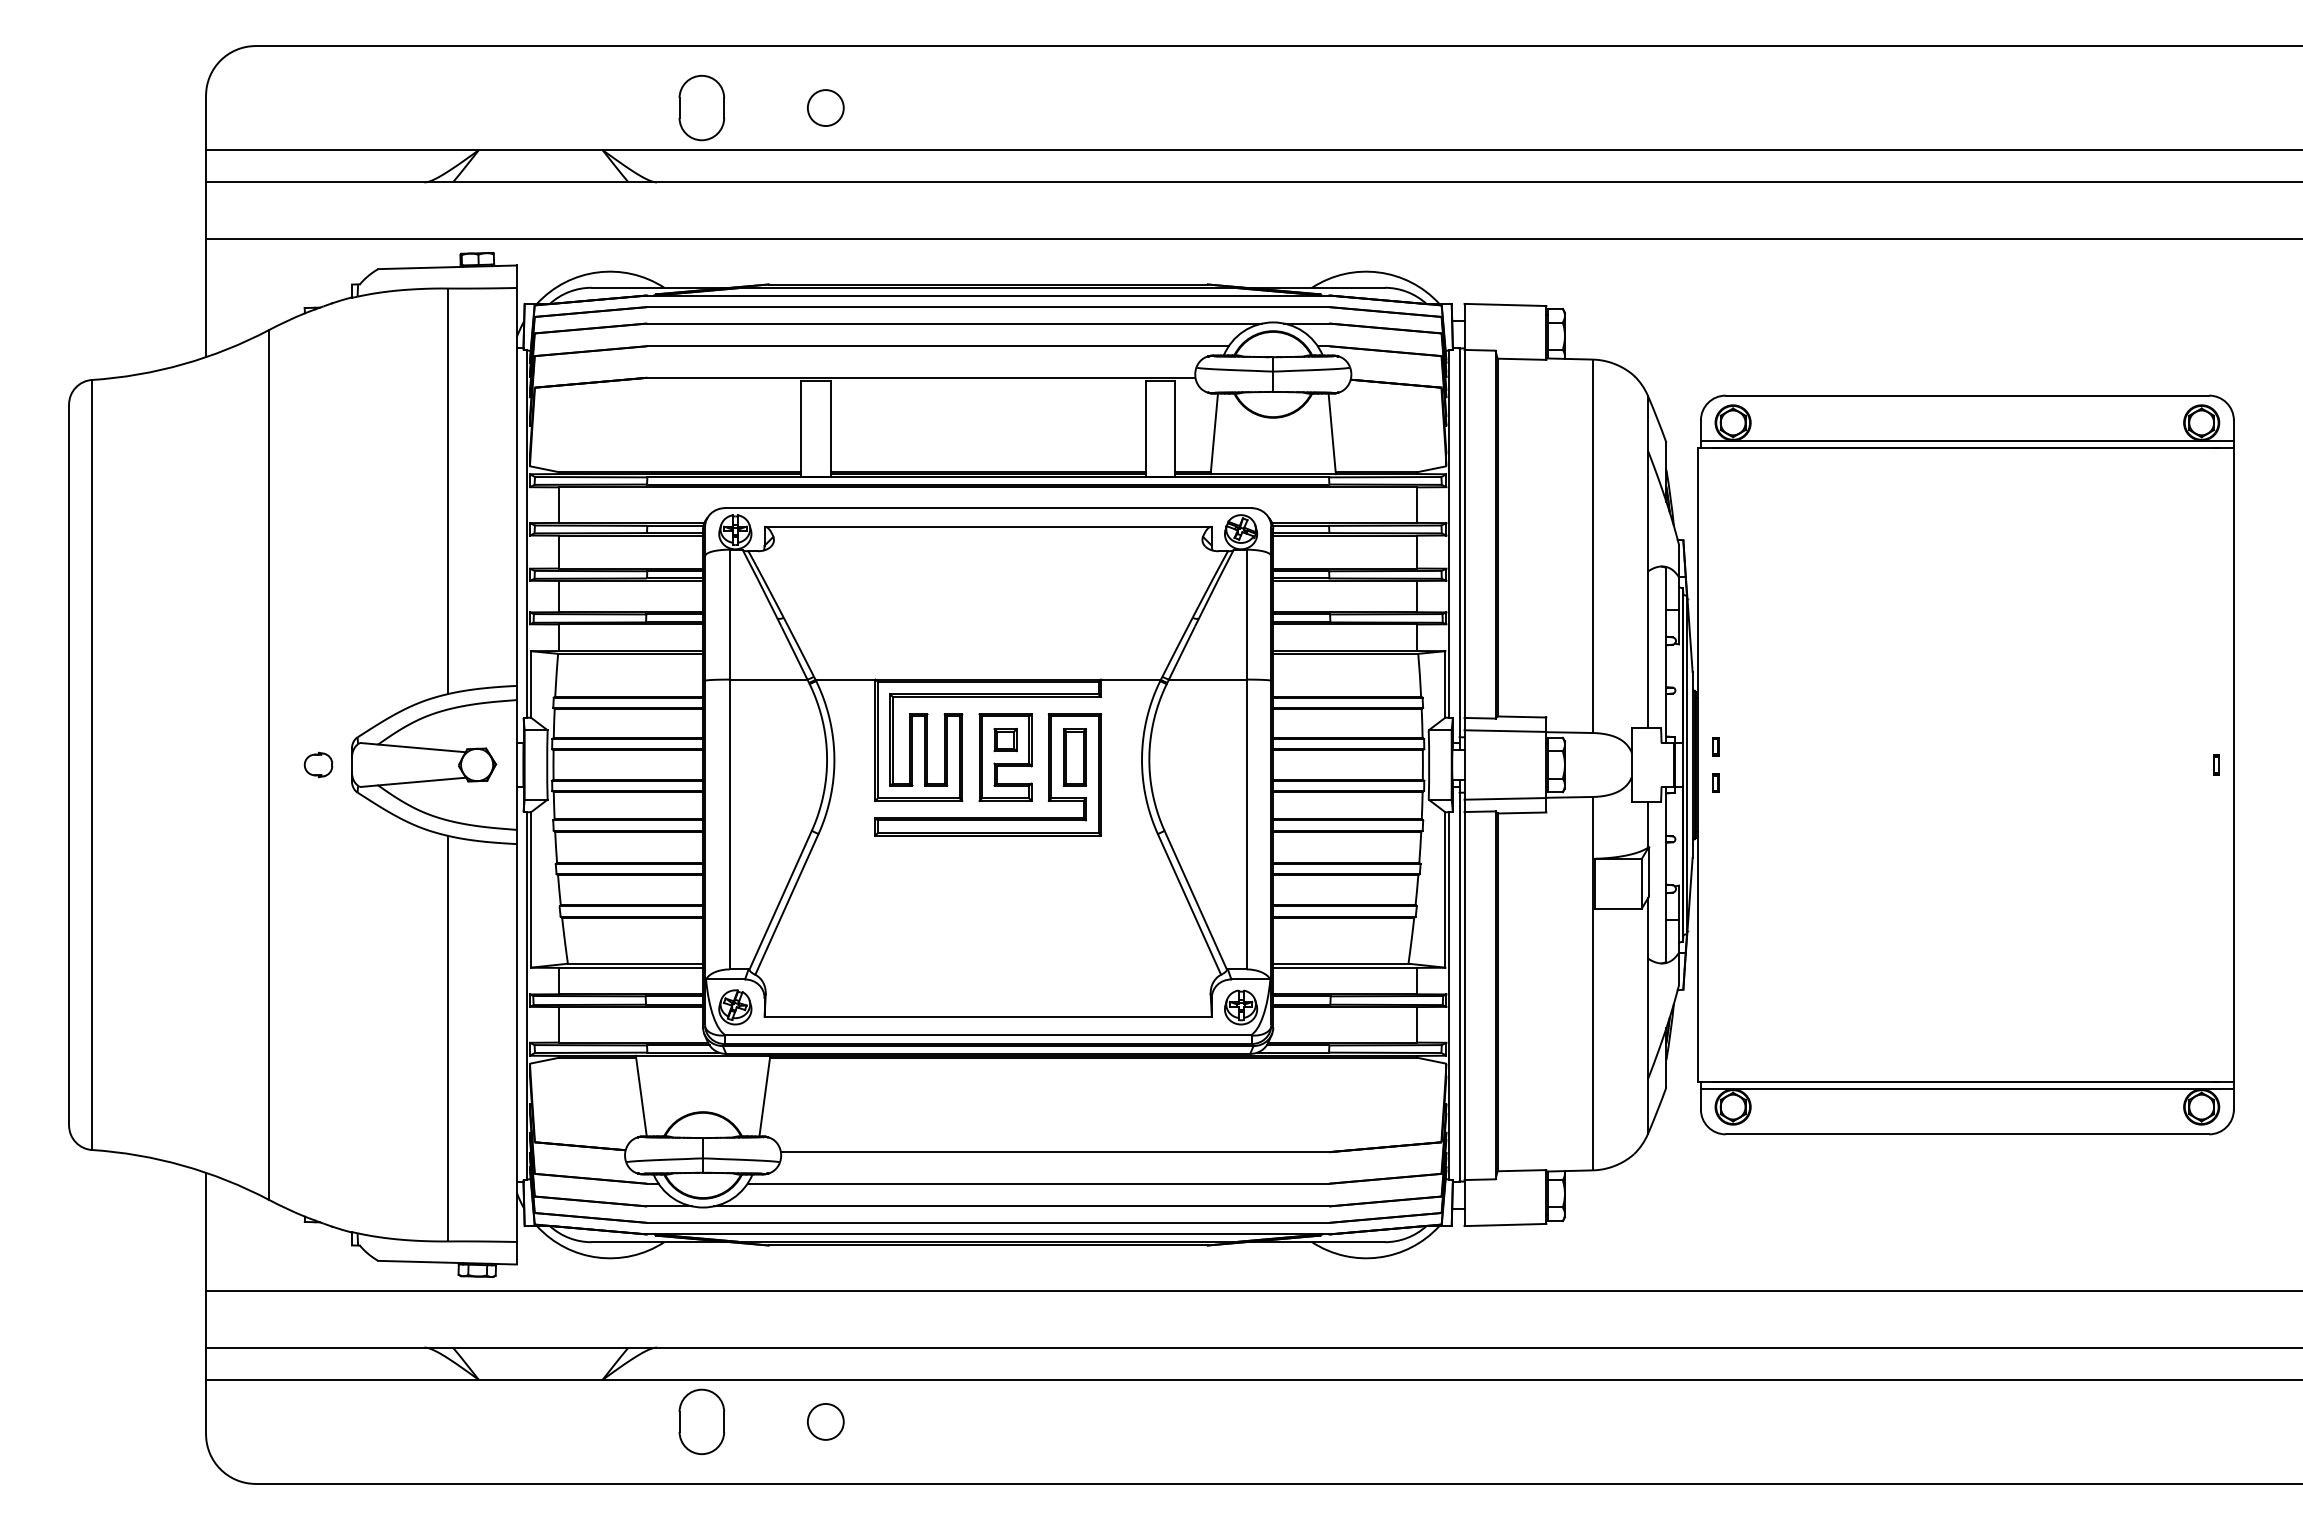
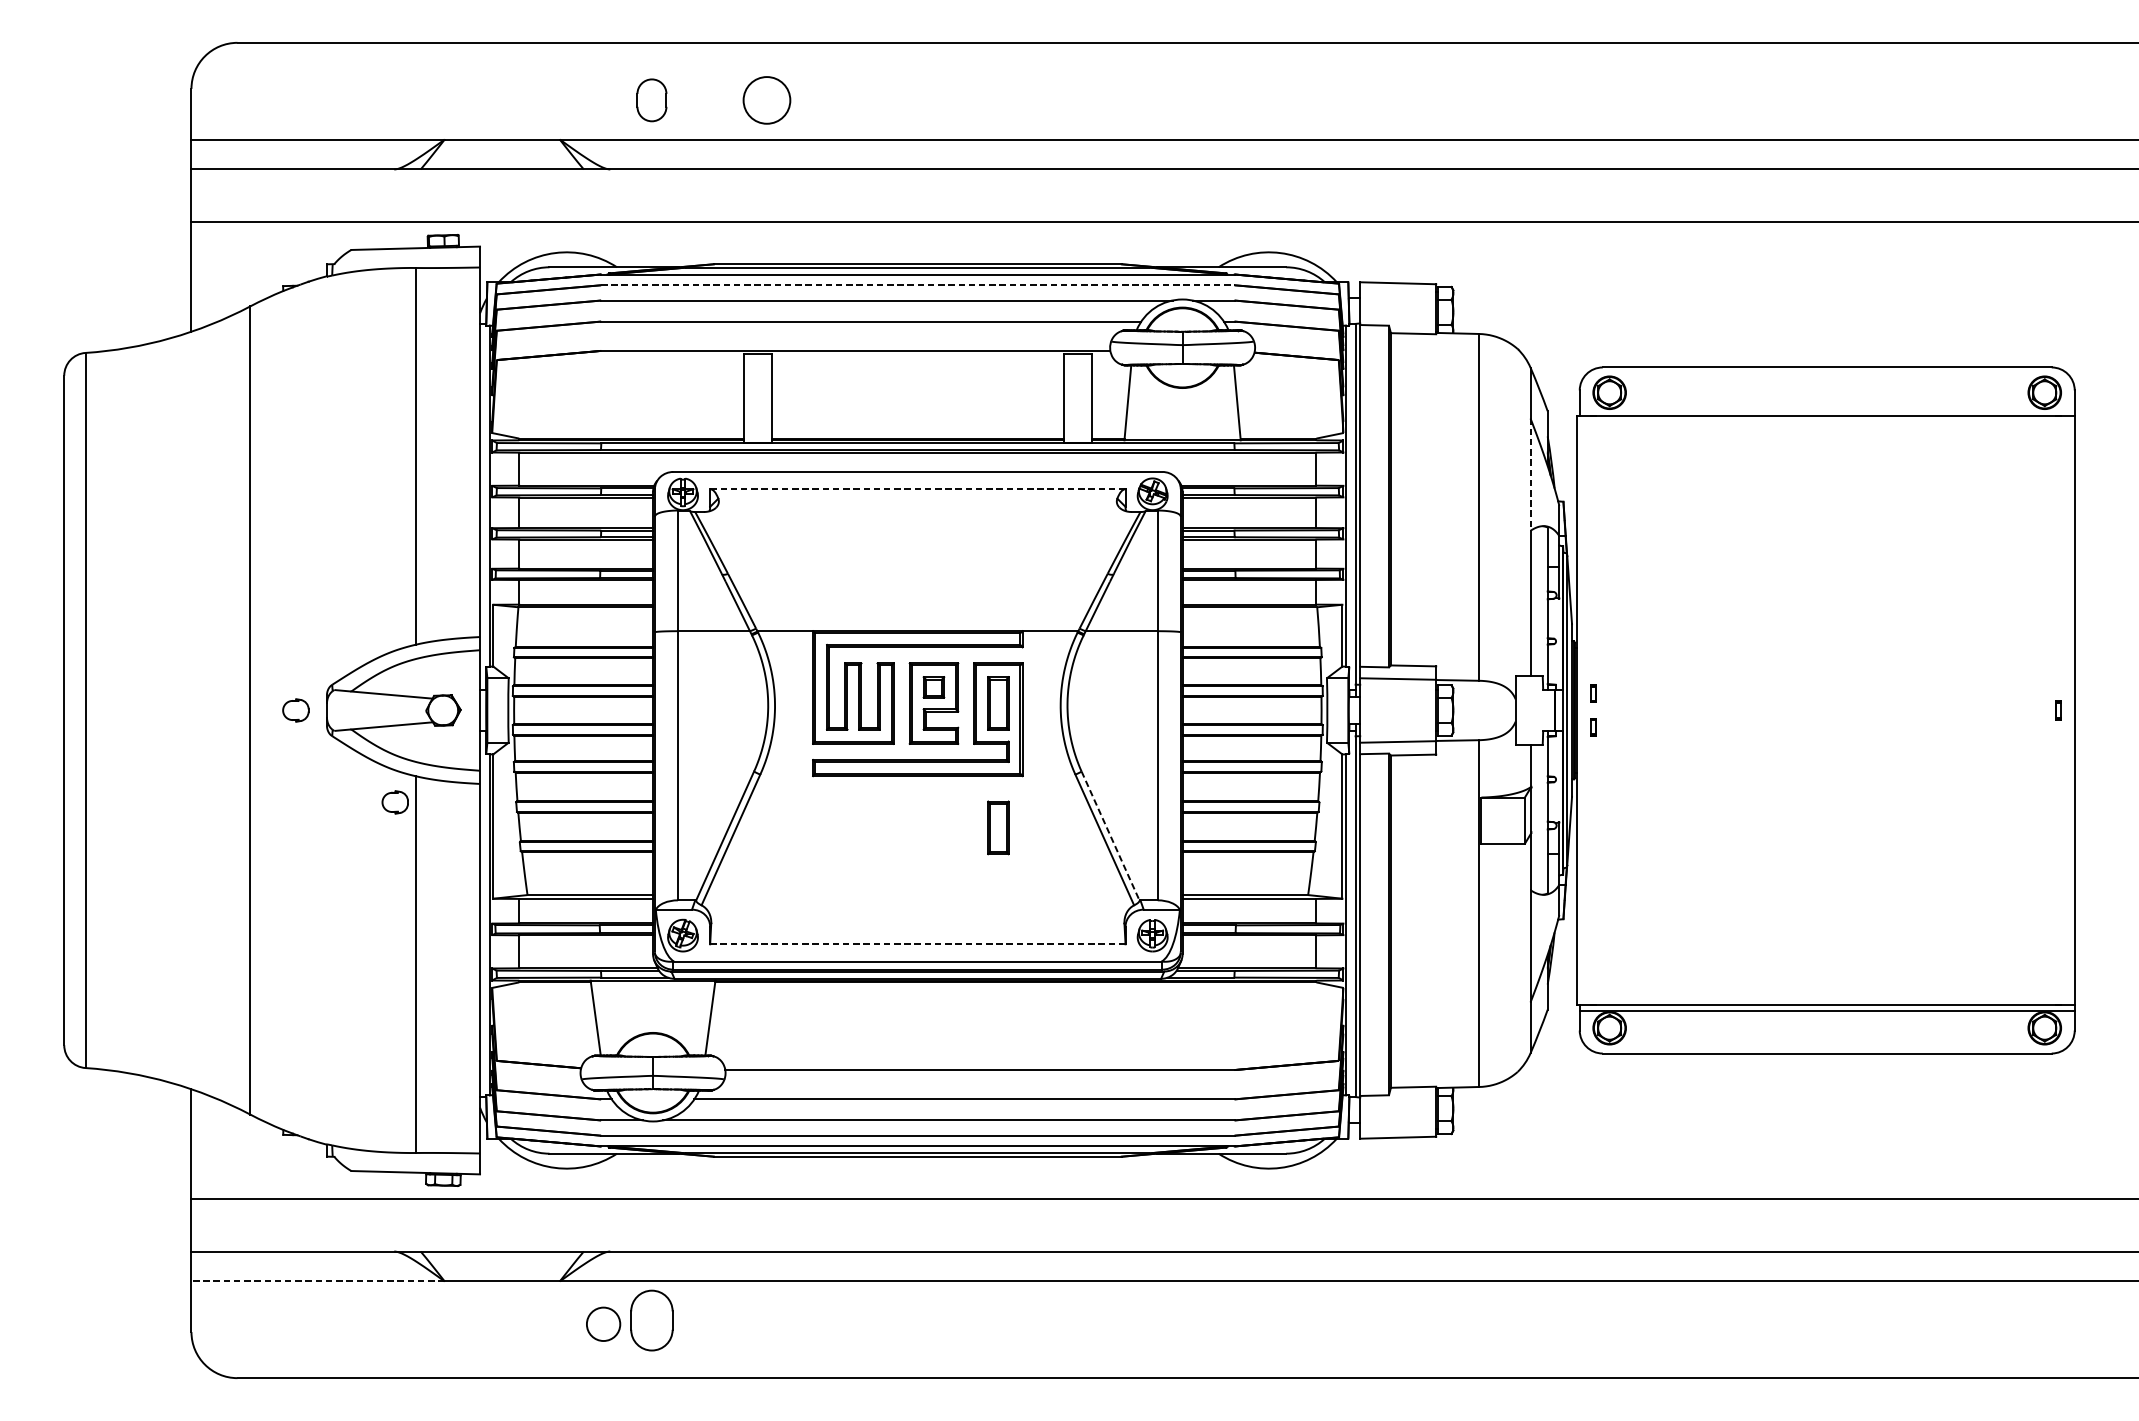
part: (701, 107) -> (651, 99), size x0.7
circle: (825, 107) -> (766, 99), size x1.4
line: (988, 307) -> (918, 285), solid -> dashed
line: (1966, 441) -> (1826, 410), removed
line: (1647, 511) -> (1530, 475), solid -> dashed
line: (988, 526) -> (918, 489), solid -> dashed
part: (425, 863) -> (395, 801), added
part: (1074, 891) -> (997, 827), added
line: (1195, 900) -> (1110, 836), solid -> dashed
line: (988, 1016) -> (918, 944), solid -> dashed
line: (341, 1379) -> (317, 1281), solid -> dashed
circle: (825, 1421) -> (603, 1323), moved

